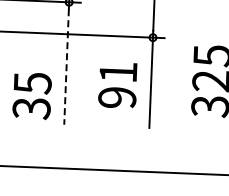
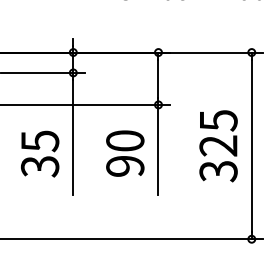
line: (66, 66) -> (73, 137), dashed -> solid
text: (118, 71) -> (125, 140), 91 -> 90
text: (32, 95) -> (40, 153), moved

